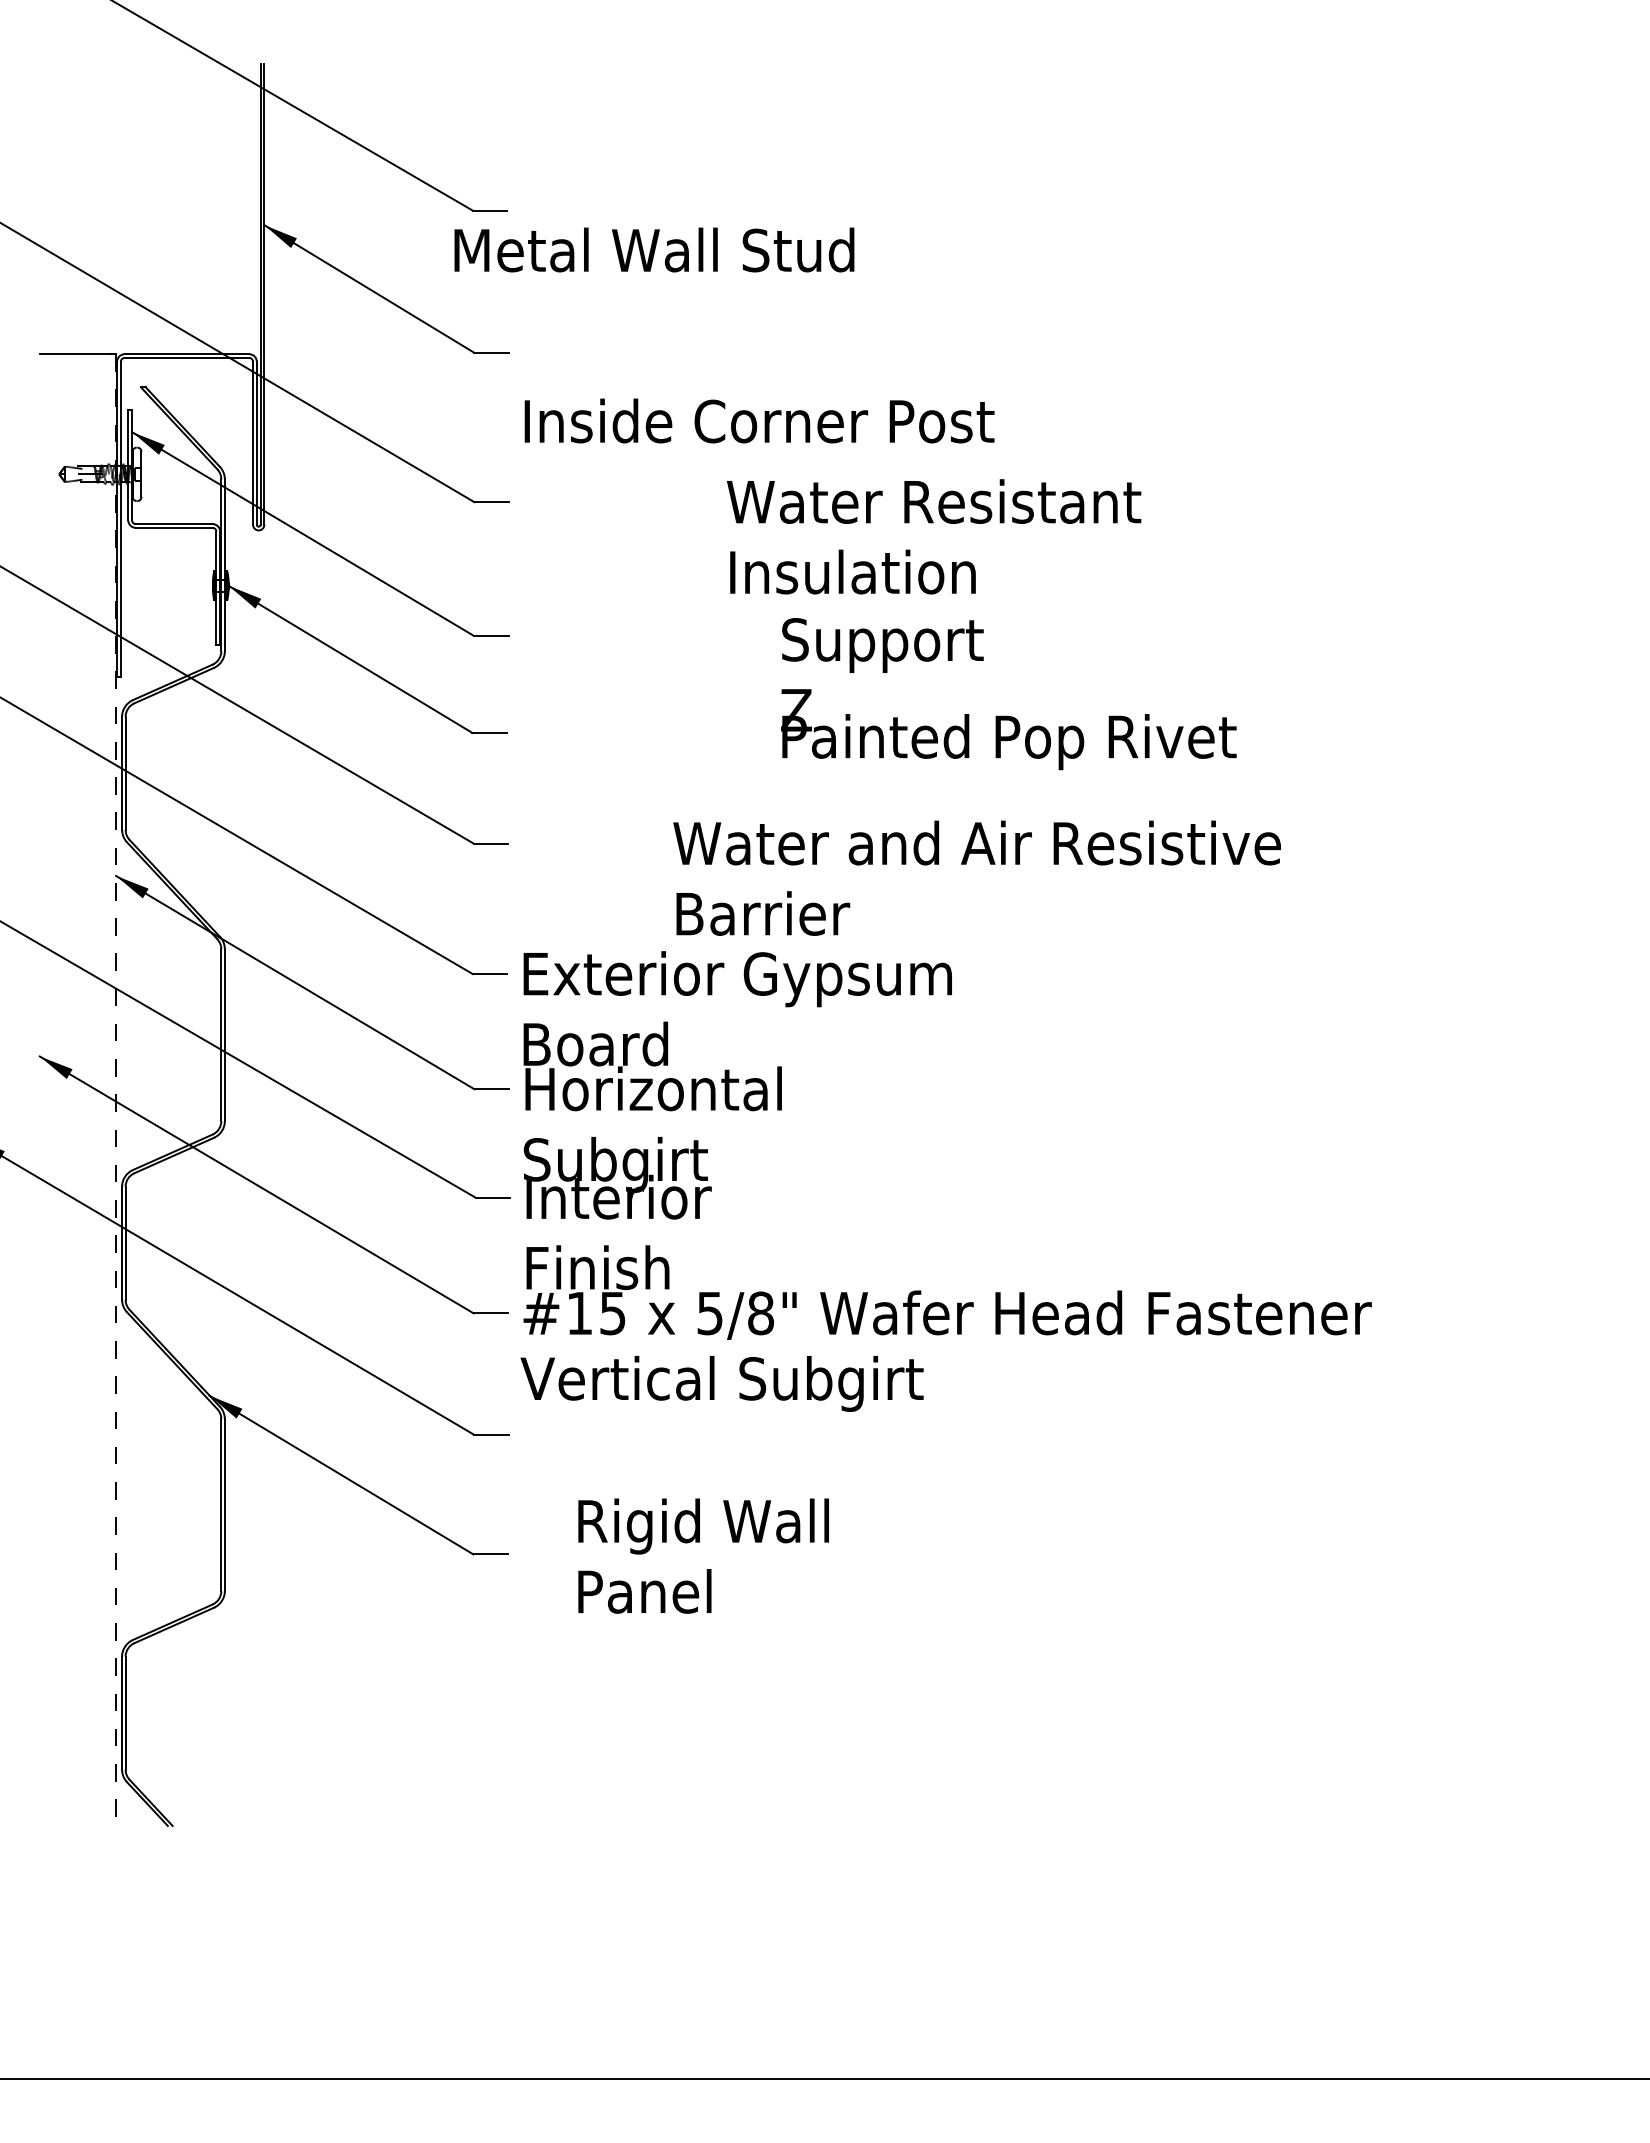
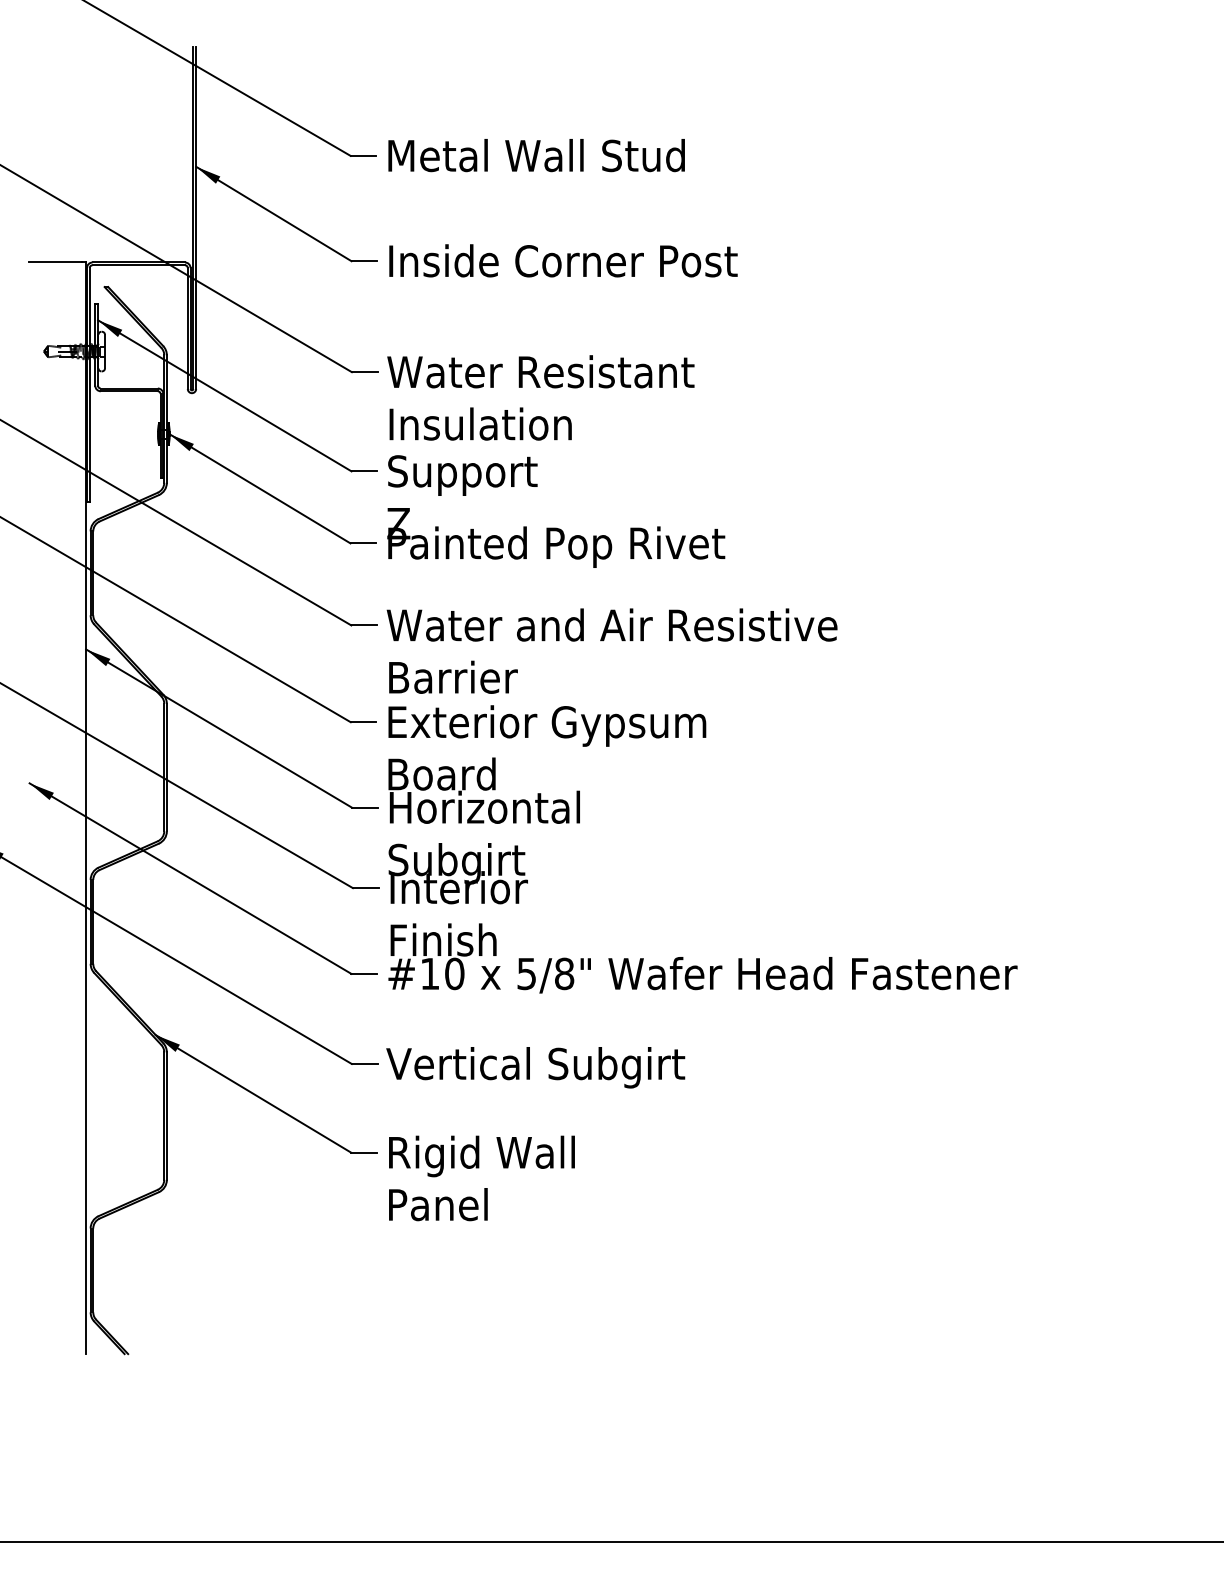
text: (654, 249) -> (536, 155), moved
text: (759, 420) -> (563, 260), moved
text: (934, 536) -> (541, 397), moved
text: (1008, 694) -> (556, 511), moved
text: (976, 877) -> (611, 650), moved
line: (115, 1090) -> (85, 808), dashed -> solid
text: (613, 1313) -> (455, 973), #15 -> #10
text: (721, 1383) -> (535, 1067), moved
text: (703, 1555) -> (481, 1177), moved

